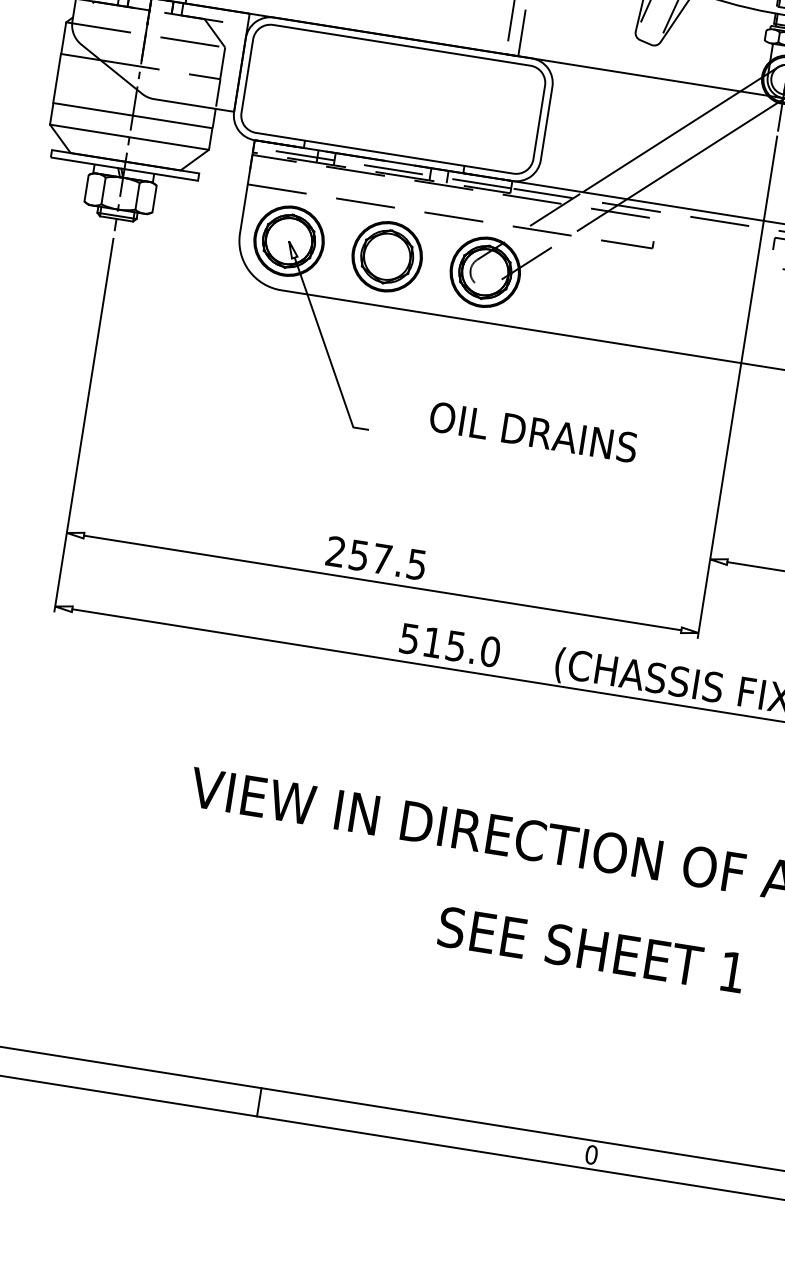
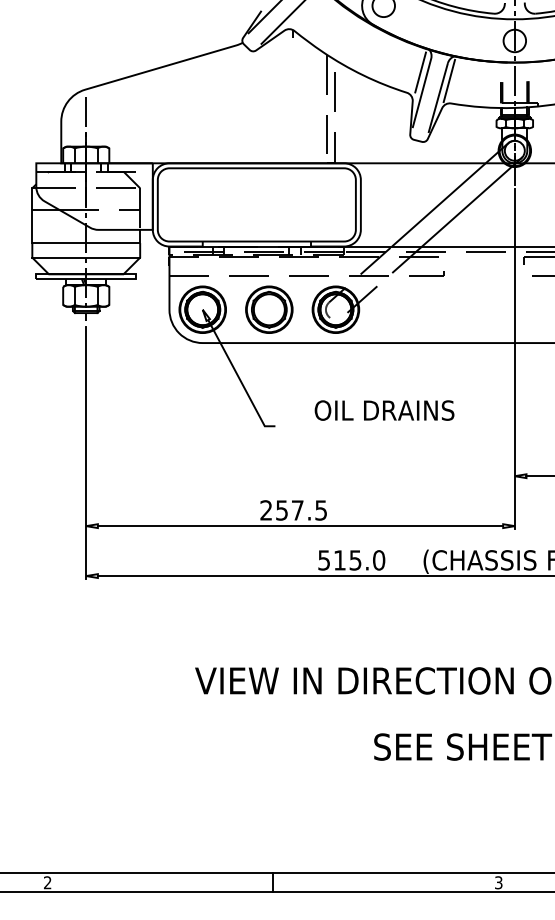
text: (591, 1154) -> (498, 882), 0 -> 3

